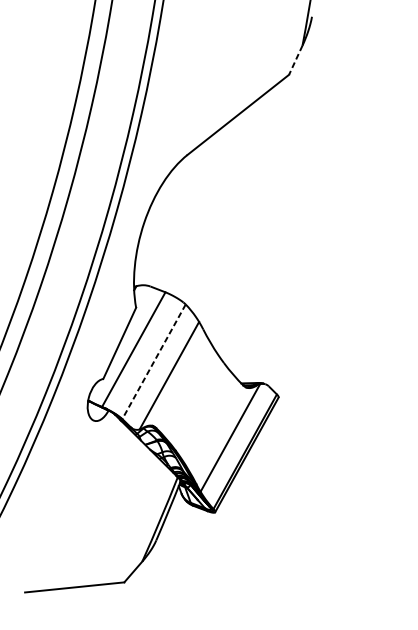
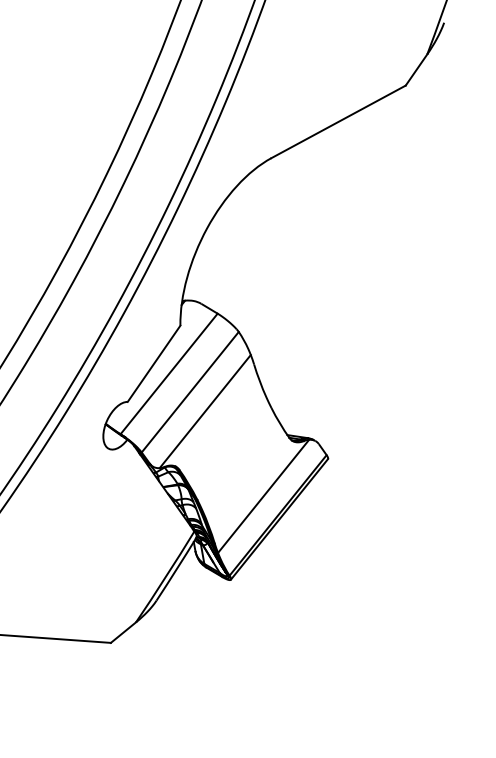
line: (295, 59) -> (416, 69), dashed -> solid
line: (153, 362) -> (189, 392), dashed -> solid

